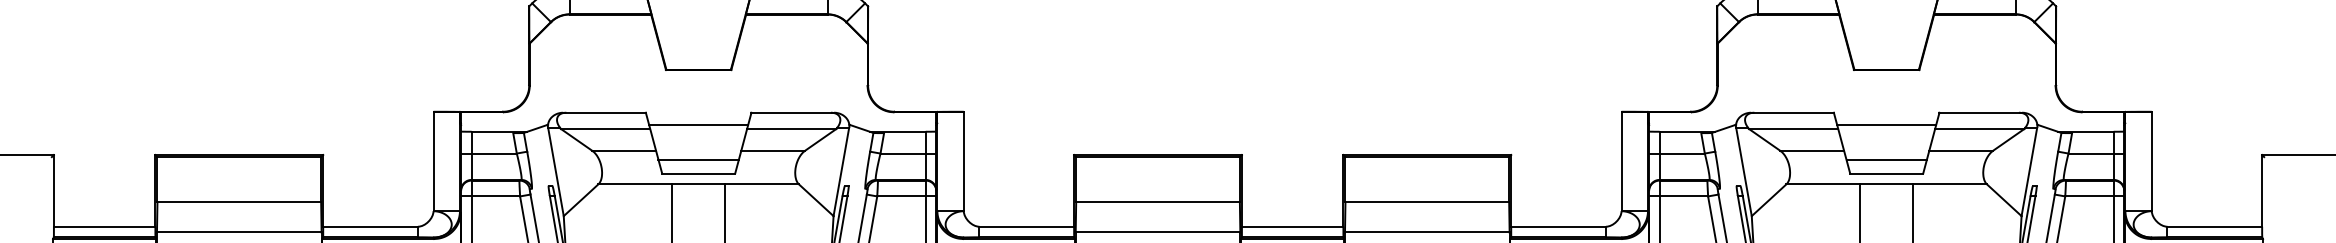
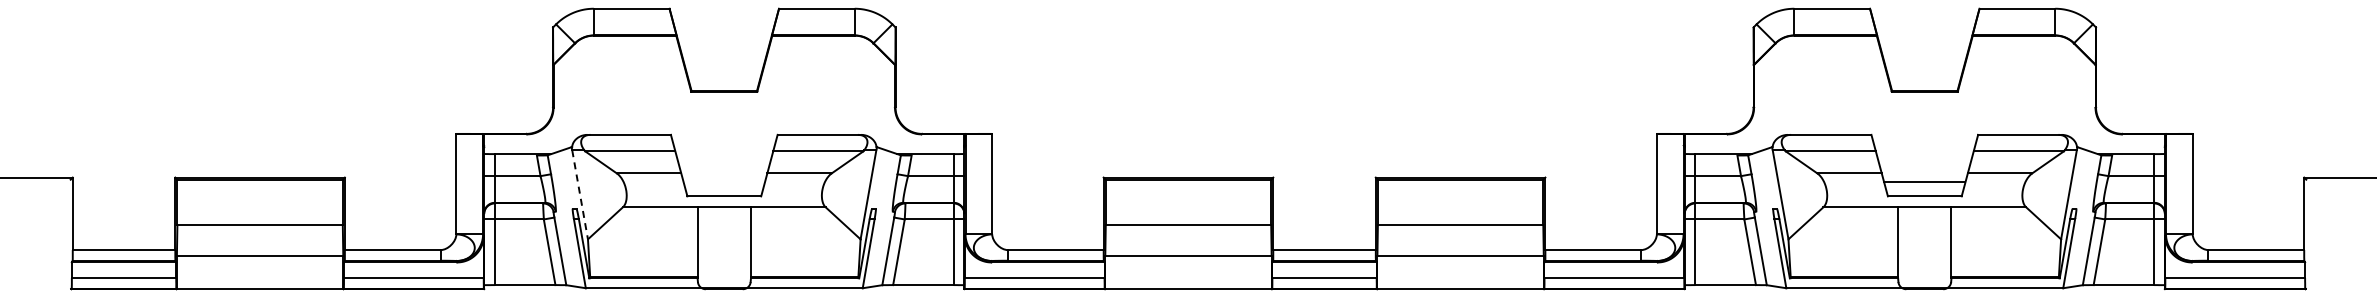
line: (698, 125) -> (724, 147), removed
line: (1886, 125) -> (1924, 147), removed
line: (697, 159) -> (723, 182), removed
line: (556, 172) -> (580, 195), solid -> dashed

